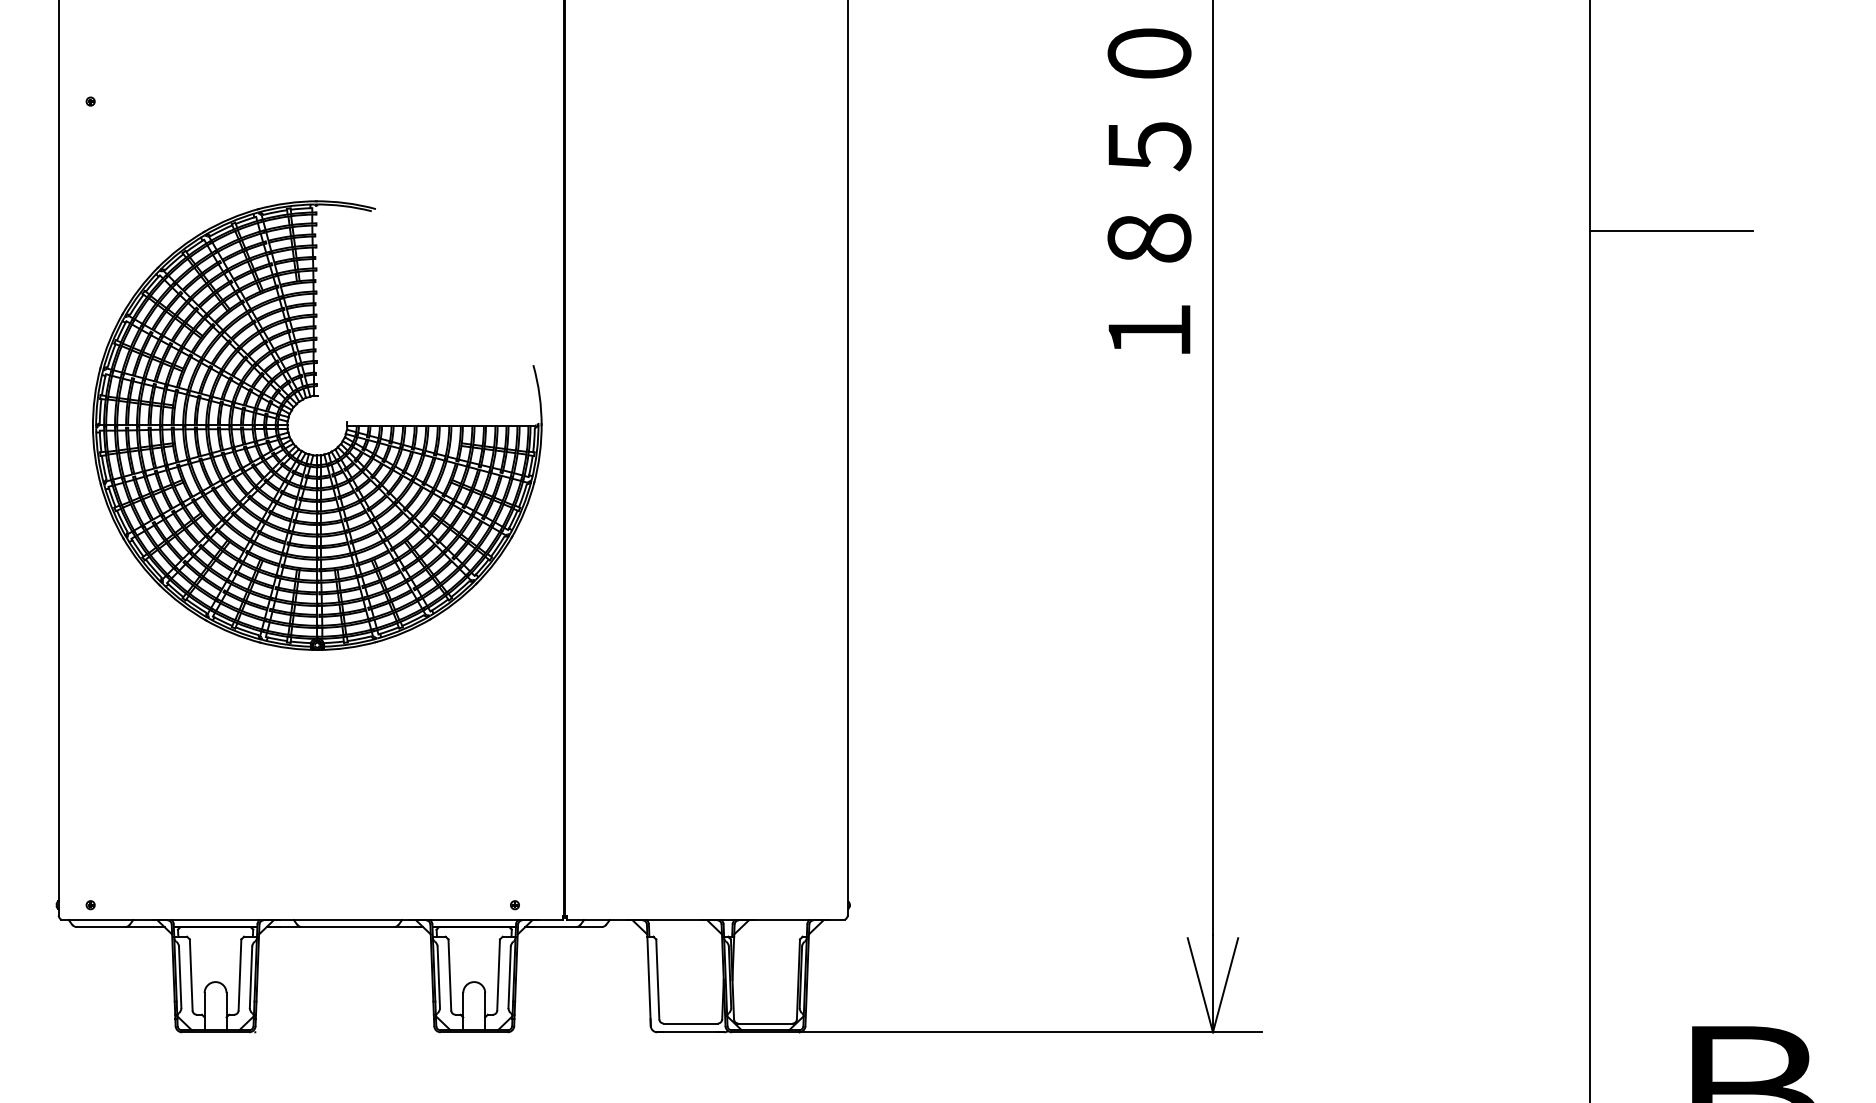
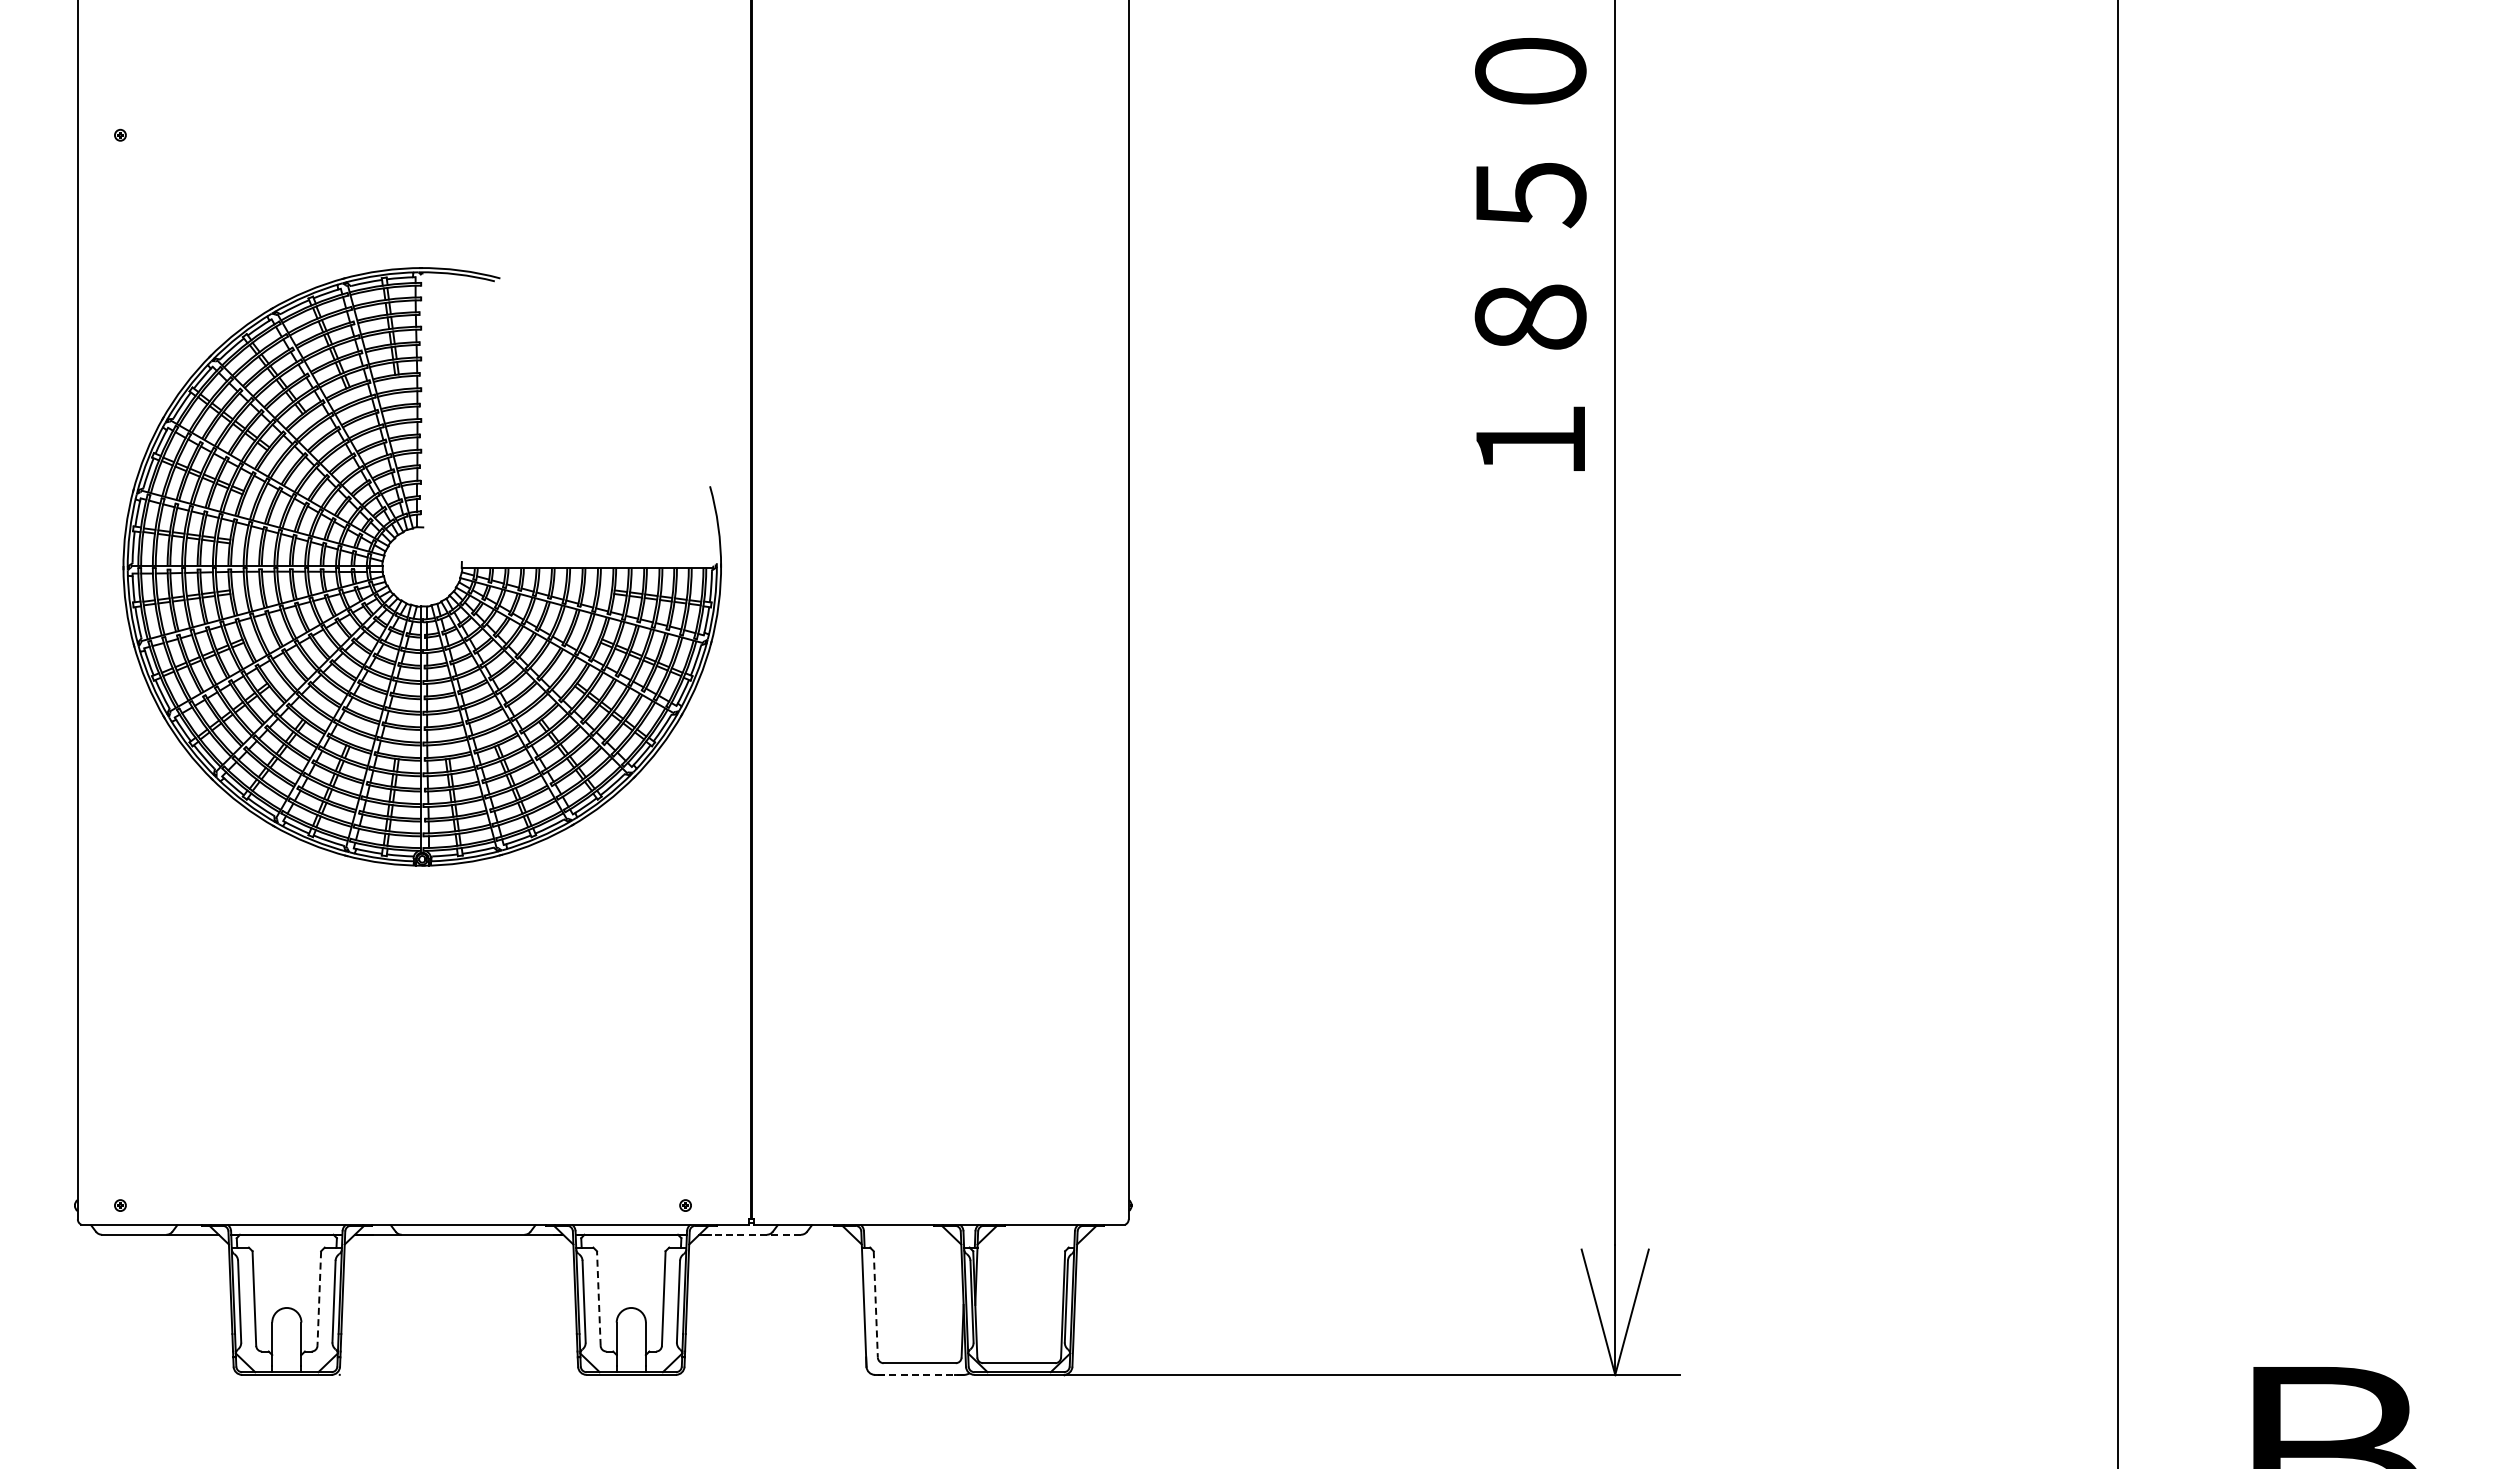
line: (1671, 230) -> (2225, 307), removed
line: (563, 926) -> (750, 1234), solid -> dashed
line: (449, 974) -> (598, 1298), solid -> dashed
line: (240, 975) -> (319, 1299), solid -> dashed
line: (657, 979) -> (875, 1304), solid -> dashed
line: (690, 1032) -> (919, 1374), solid -> dashed

